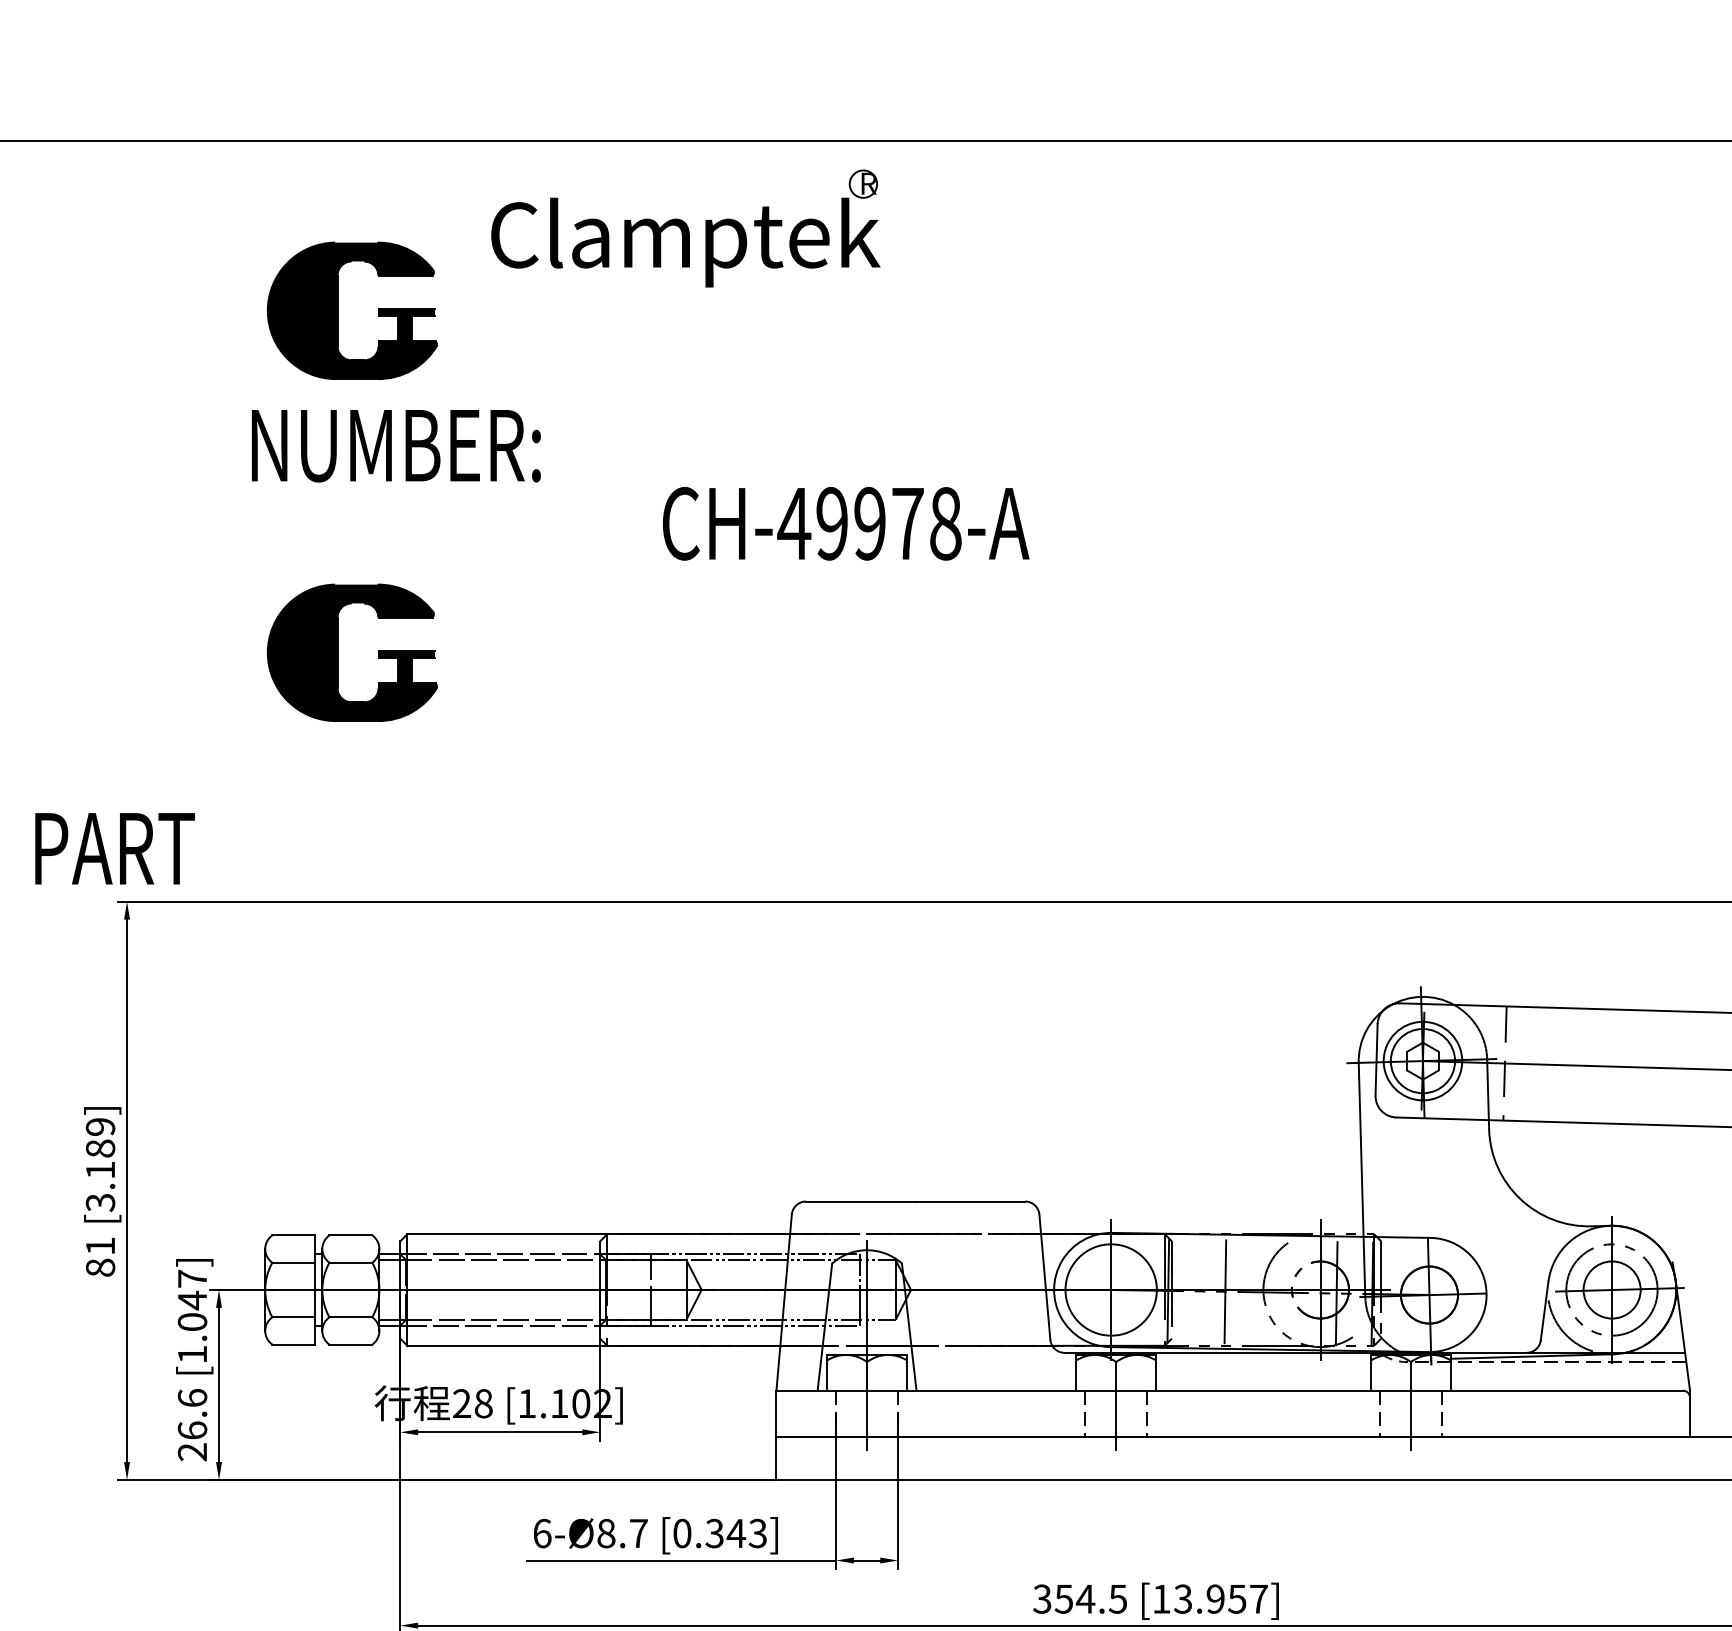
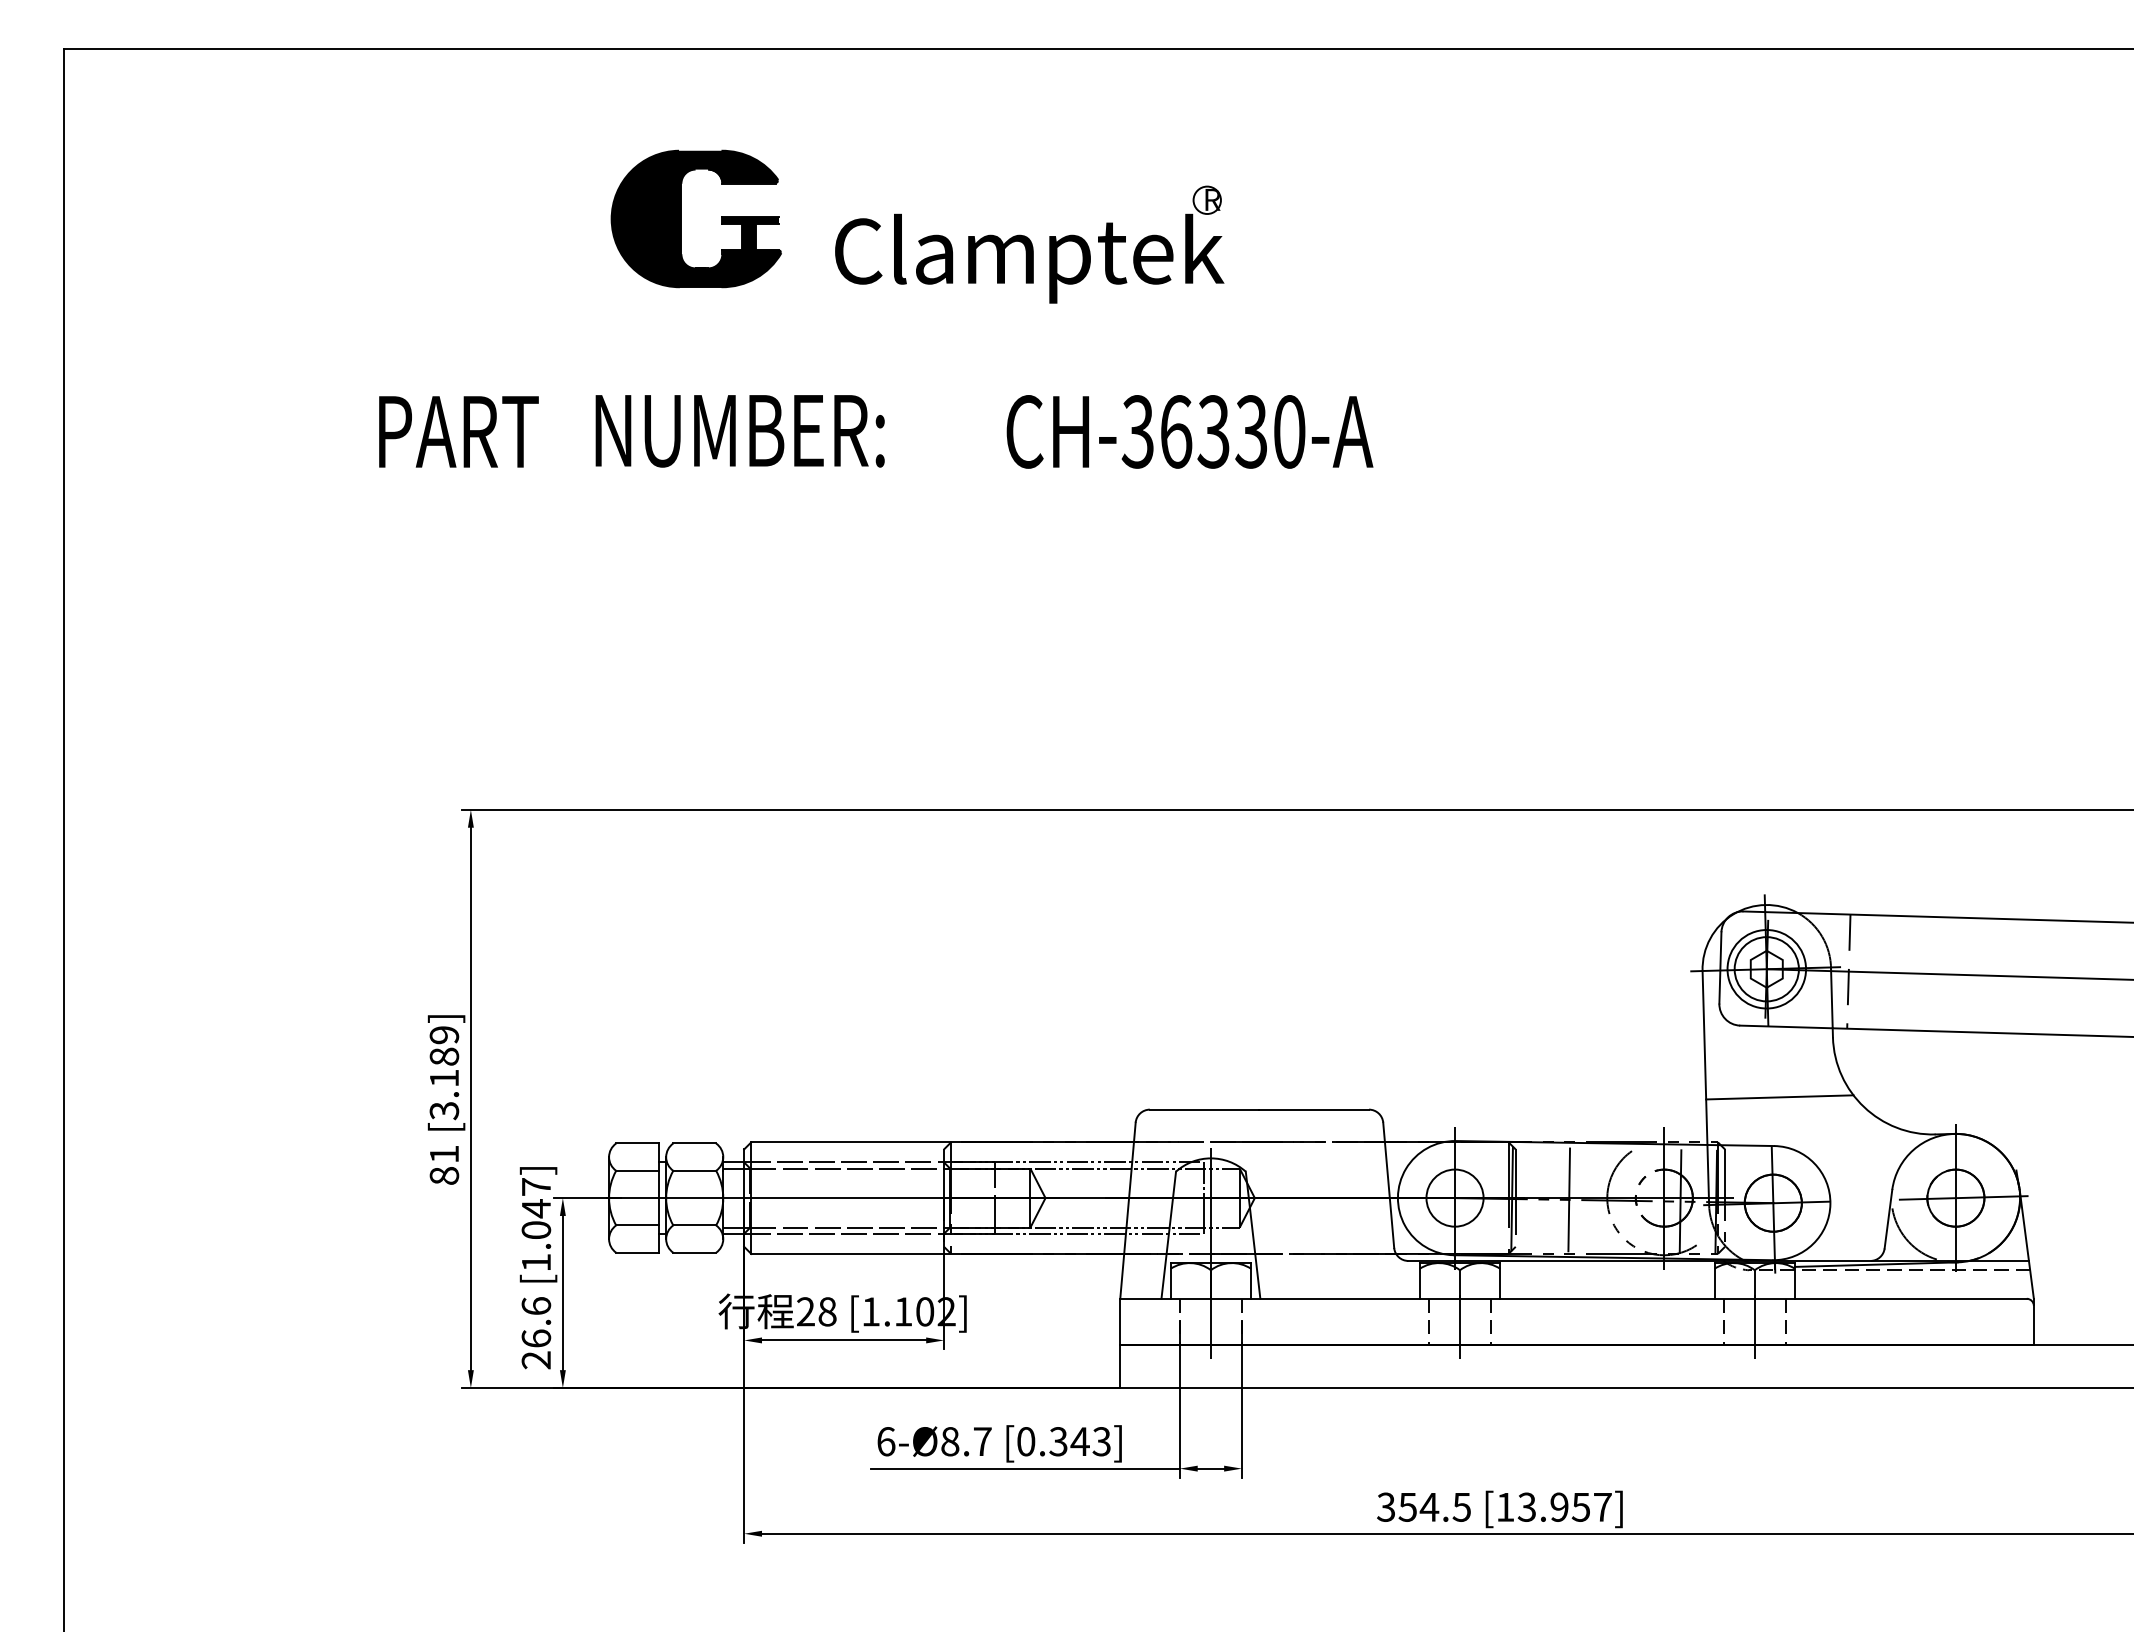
part: (685, 228) -> (1029, 244), moved
text: (395, 446) -> (739, 431), moved
text: (869, 523) -> (1213, 431), CH-49978-A -> CH-36330-A
part: (337, 652) -> (681, 560), removed
text: (114, 848) -> (458, 431), moved
line: (1435, 1189) -> (1779, 1097), added
circle: (1110, 1289) -> (1454, 1197), size x0.62
circle: (1611, 1289) -> (1955, 1197), size x0.62

